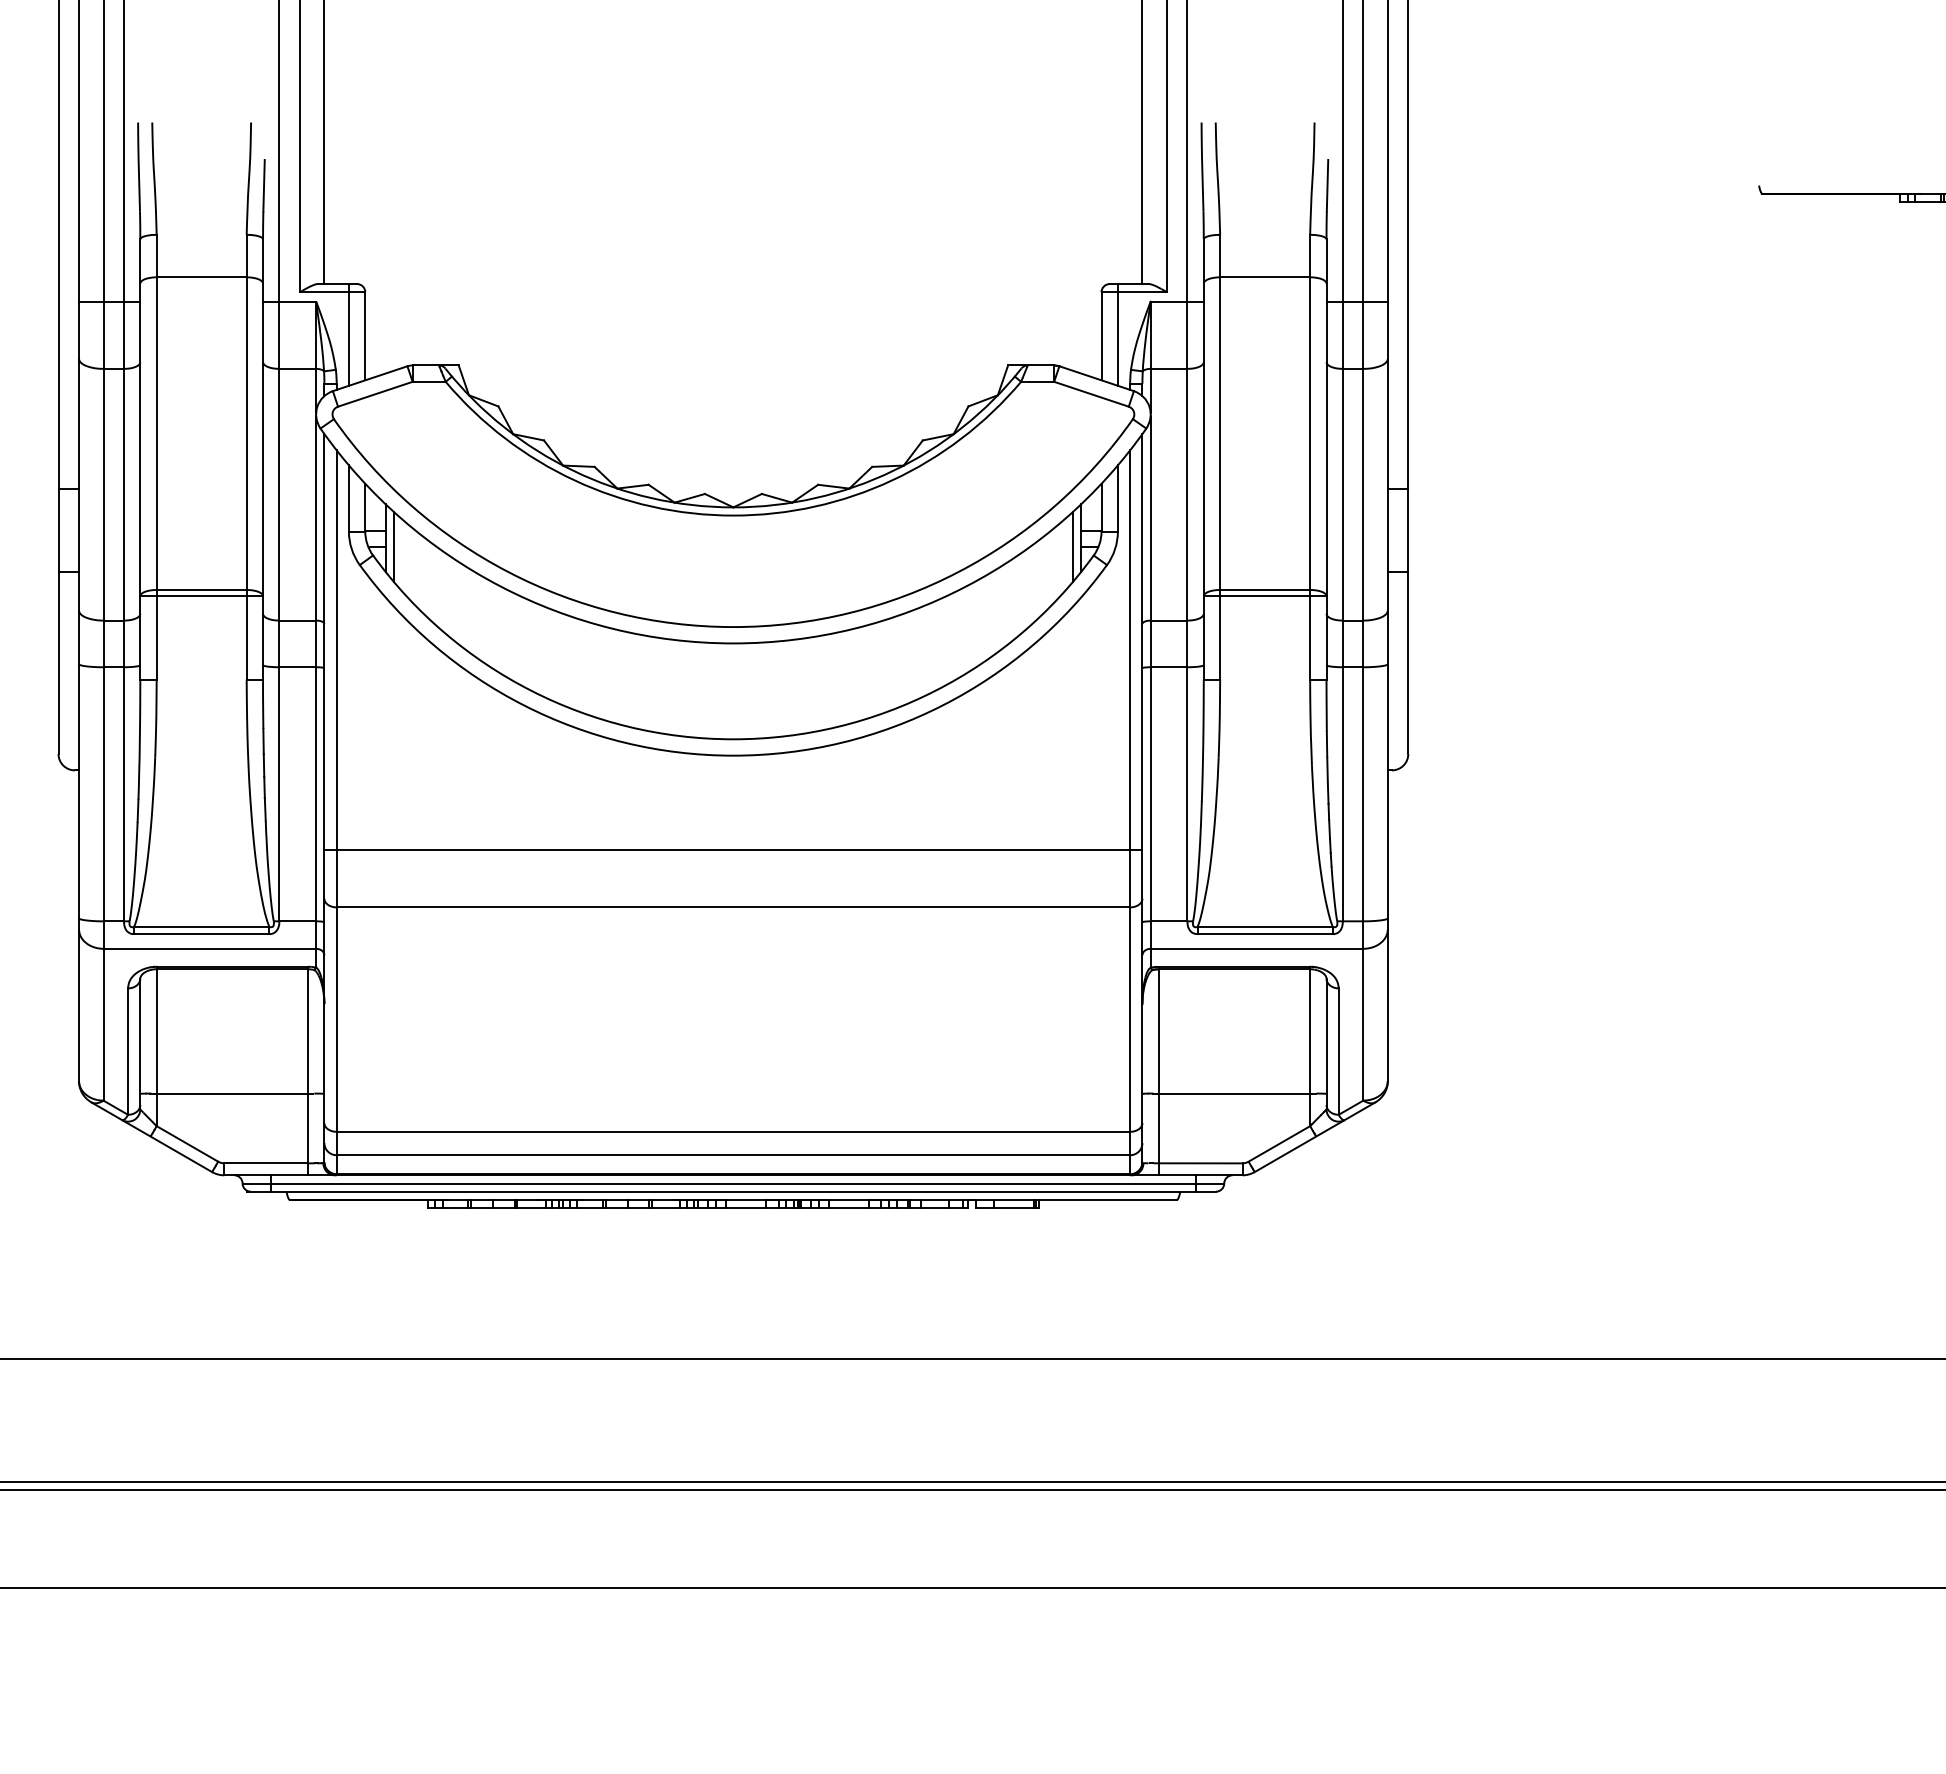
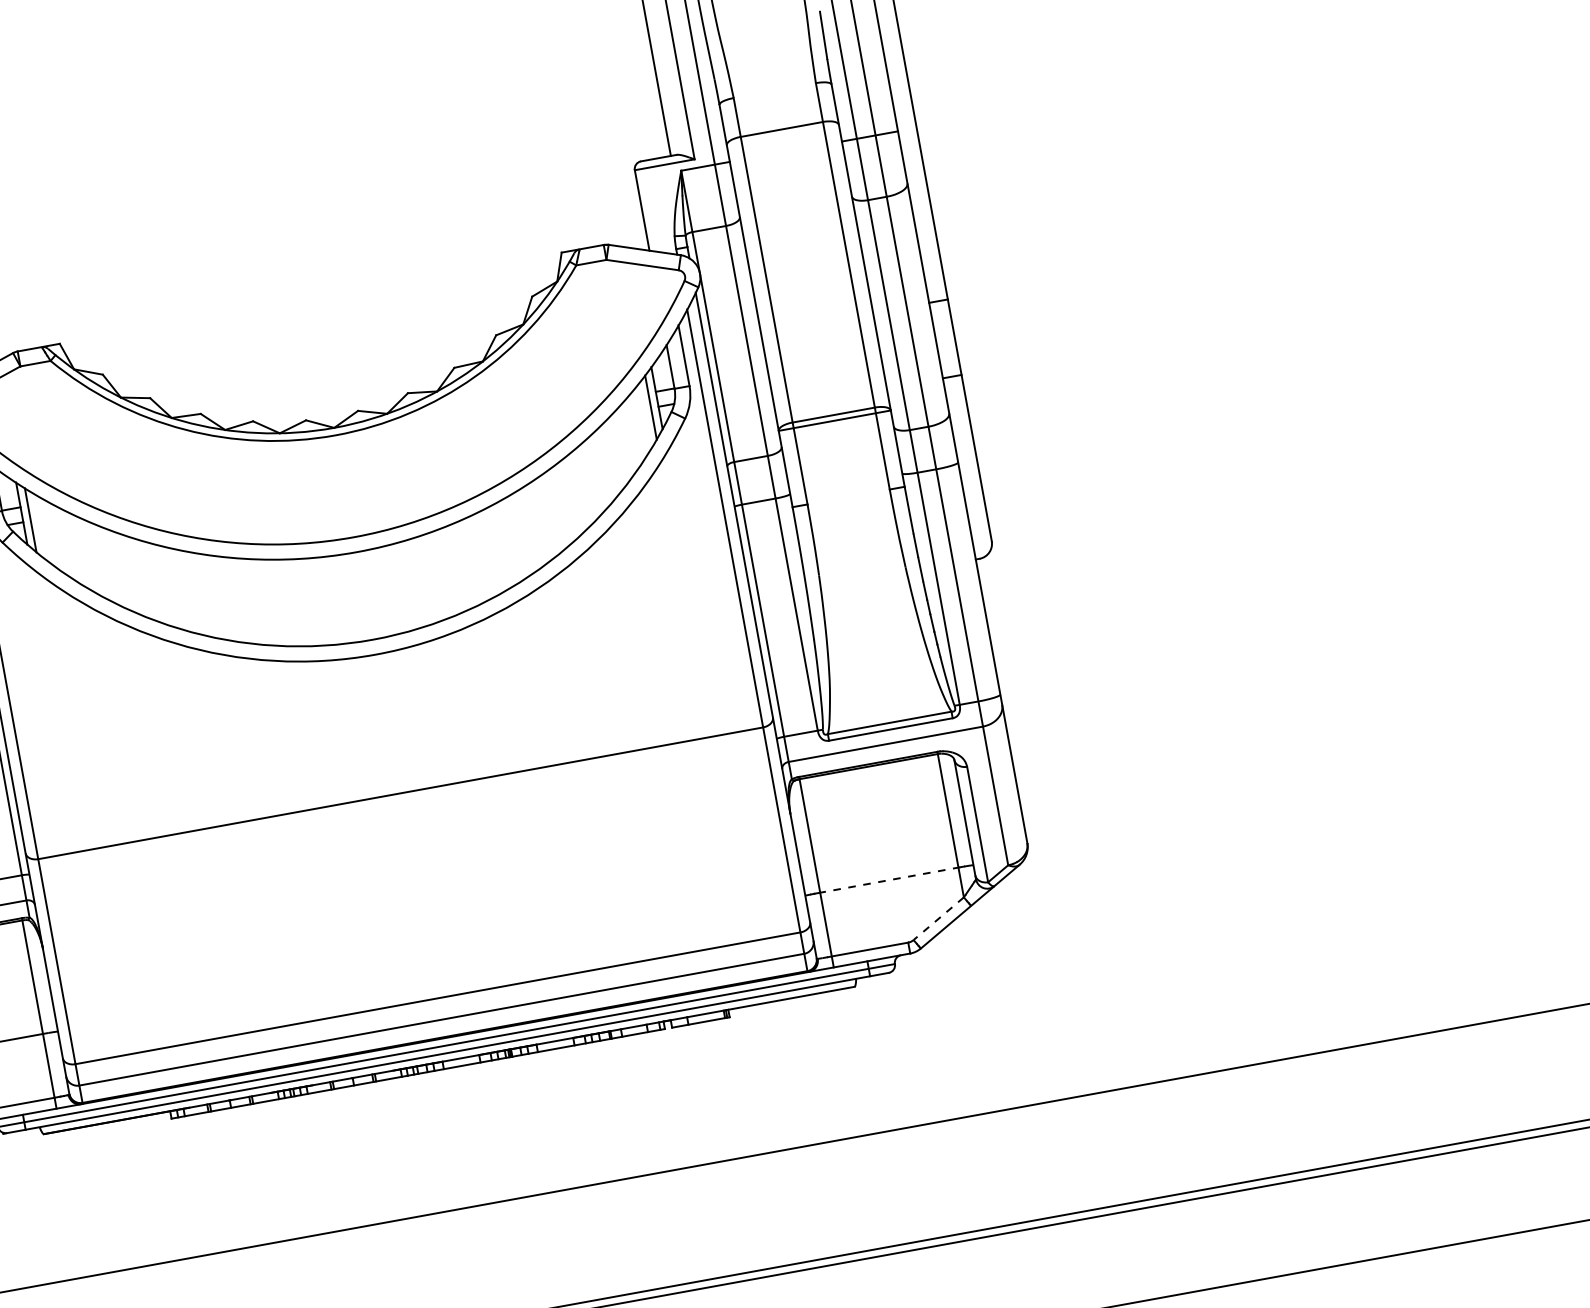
line: (1117, 334) -> (656, 206), removed
line: (733, 849) -> (391, 740), removed
line: (1234, 1093) -> (889, 880), solid -> dashed
line: (1279, 1143) -> (938, 918), solid -> dashed

